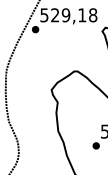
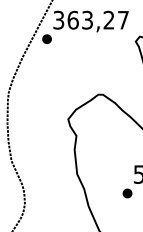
text: (68, 15) -> (90, 20), 529,18 -> 363,27

